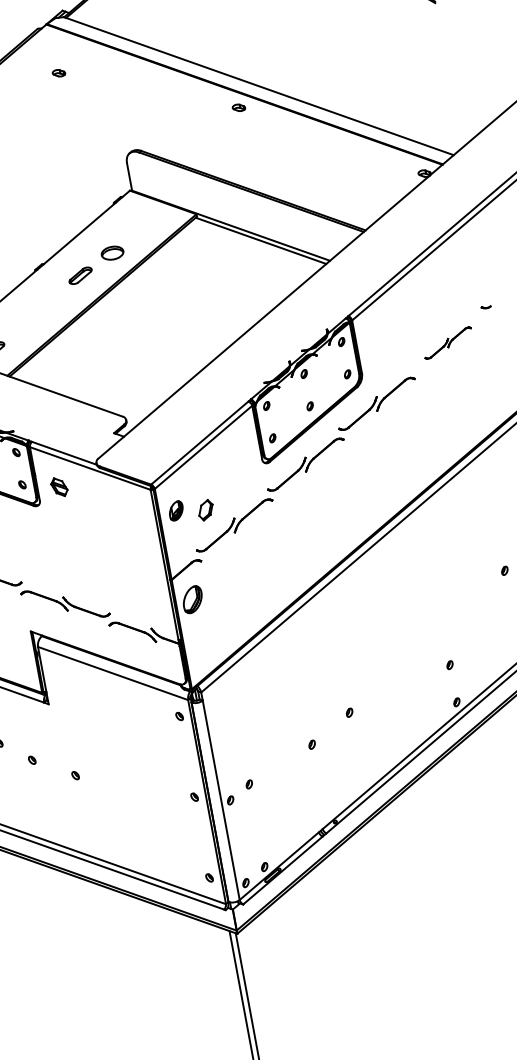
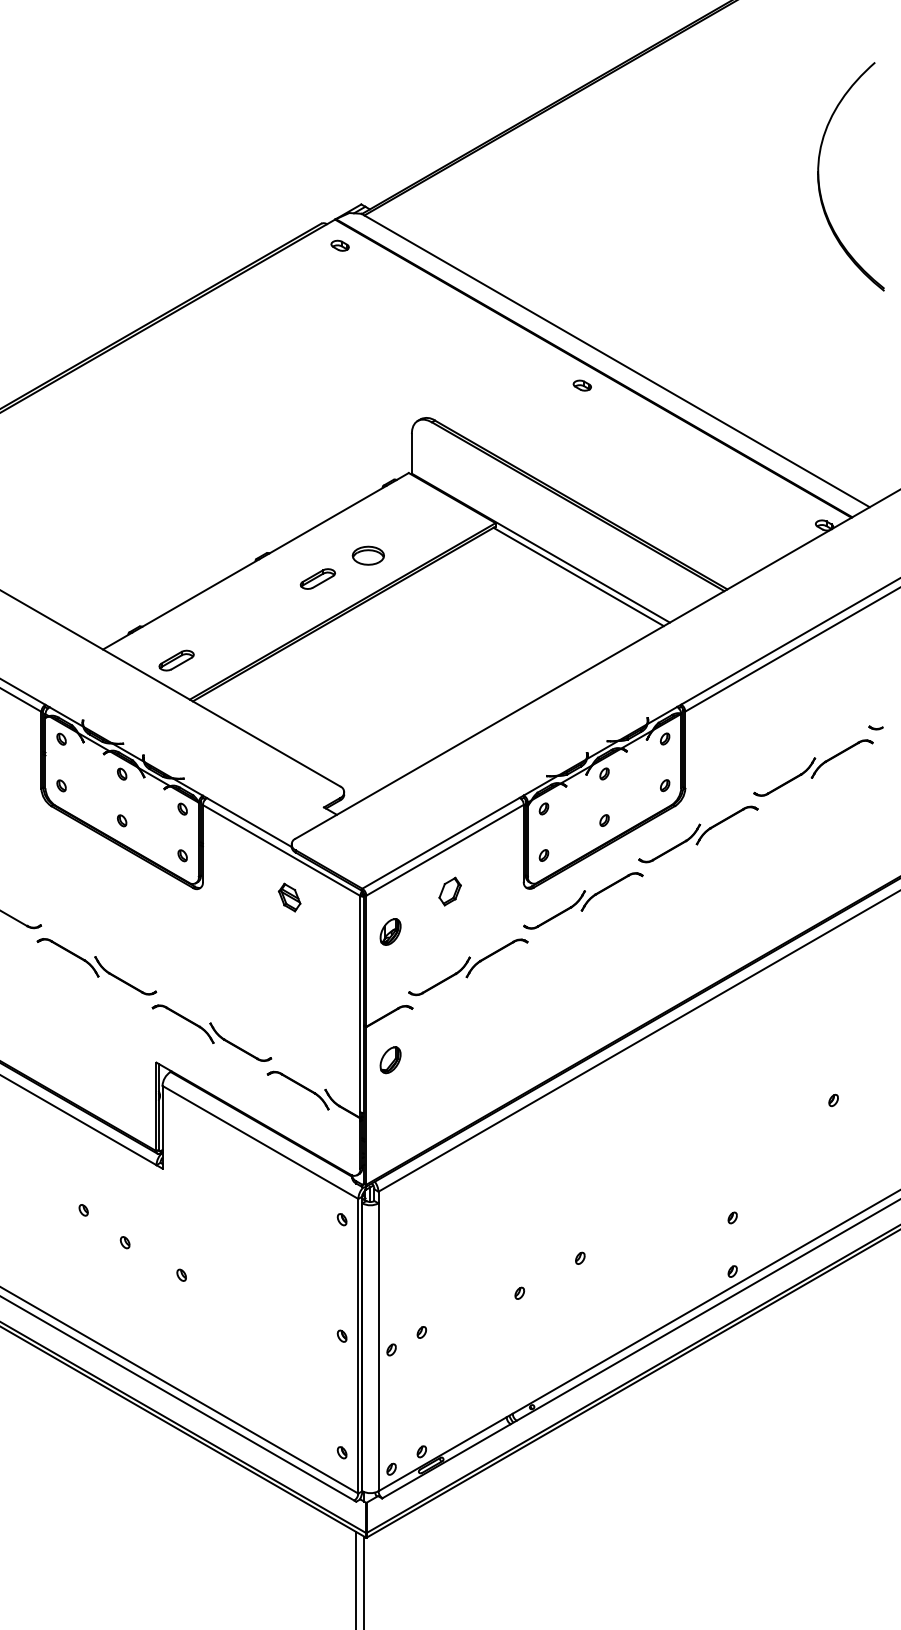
part: (58, 73) -> (339, 245), moved
part: (448, 342) -> (813, 767), size x1.67
part: (59, 487) -> (289, 897), moved
part: (205, 510) -> (449, 891), moved
part: (192, 600) -> (390, 1060), size x0.71

